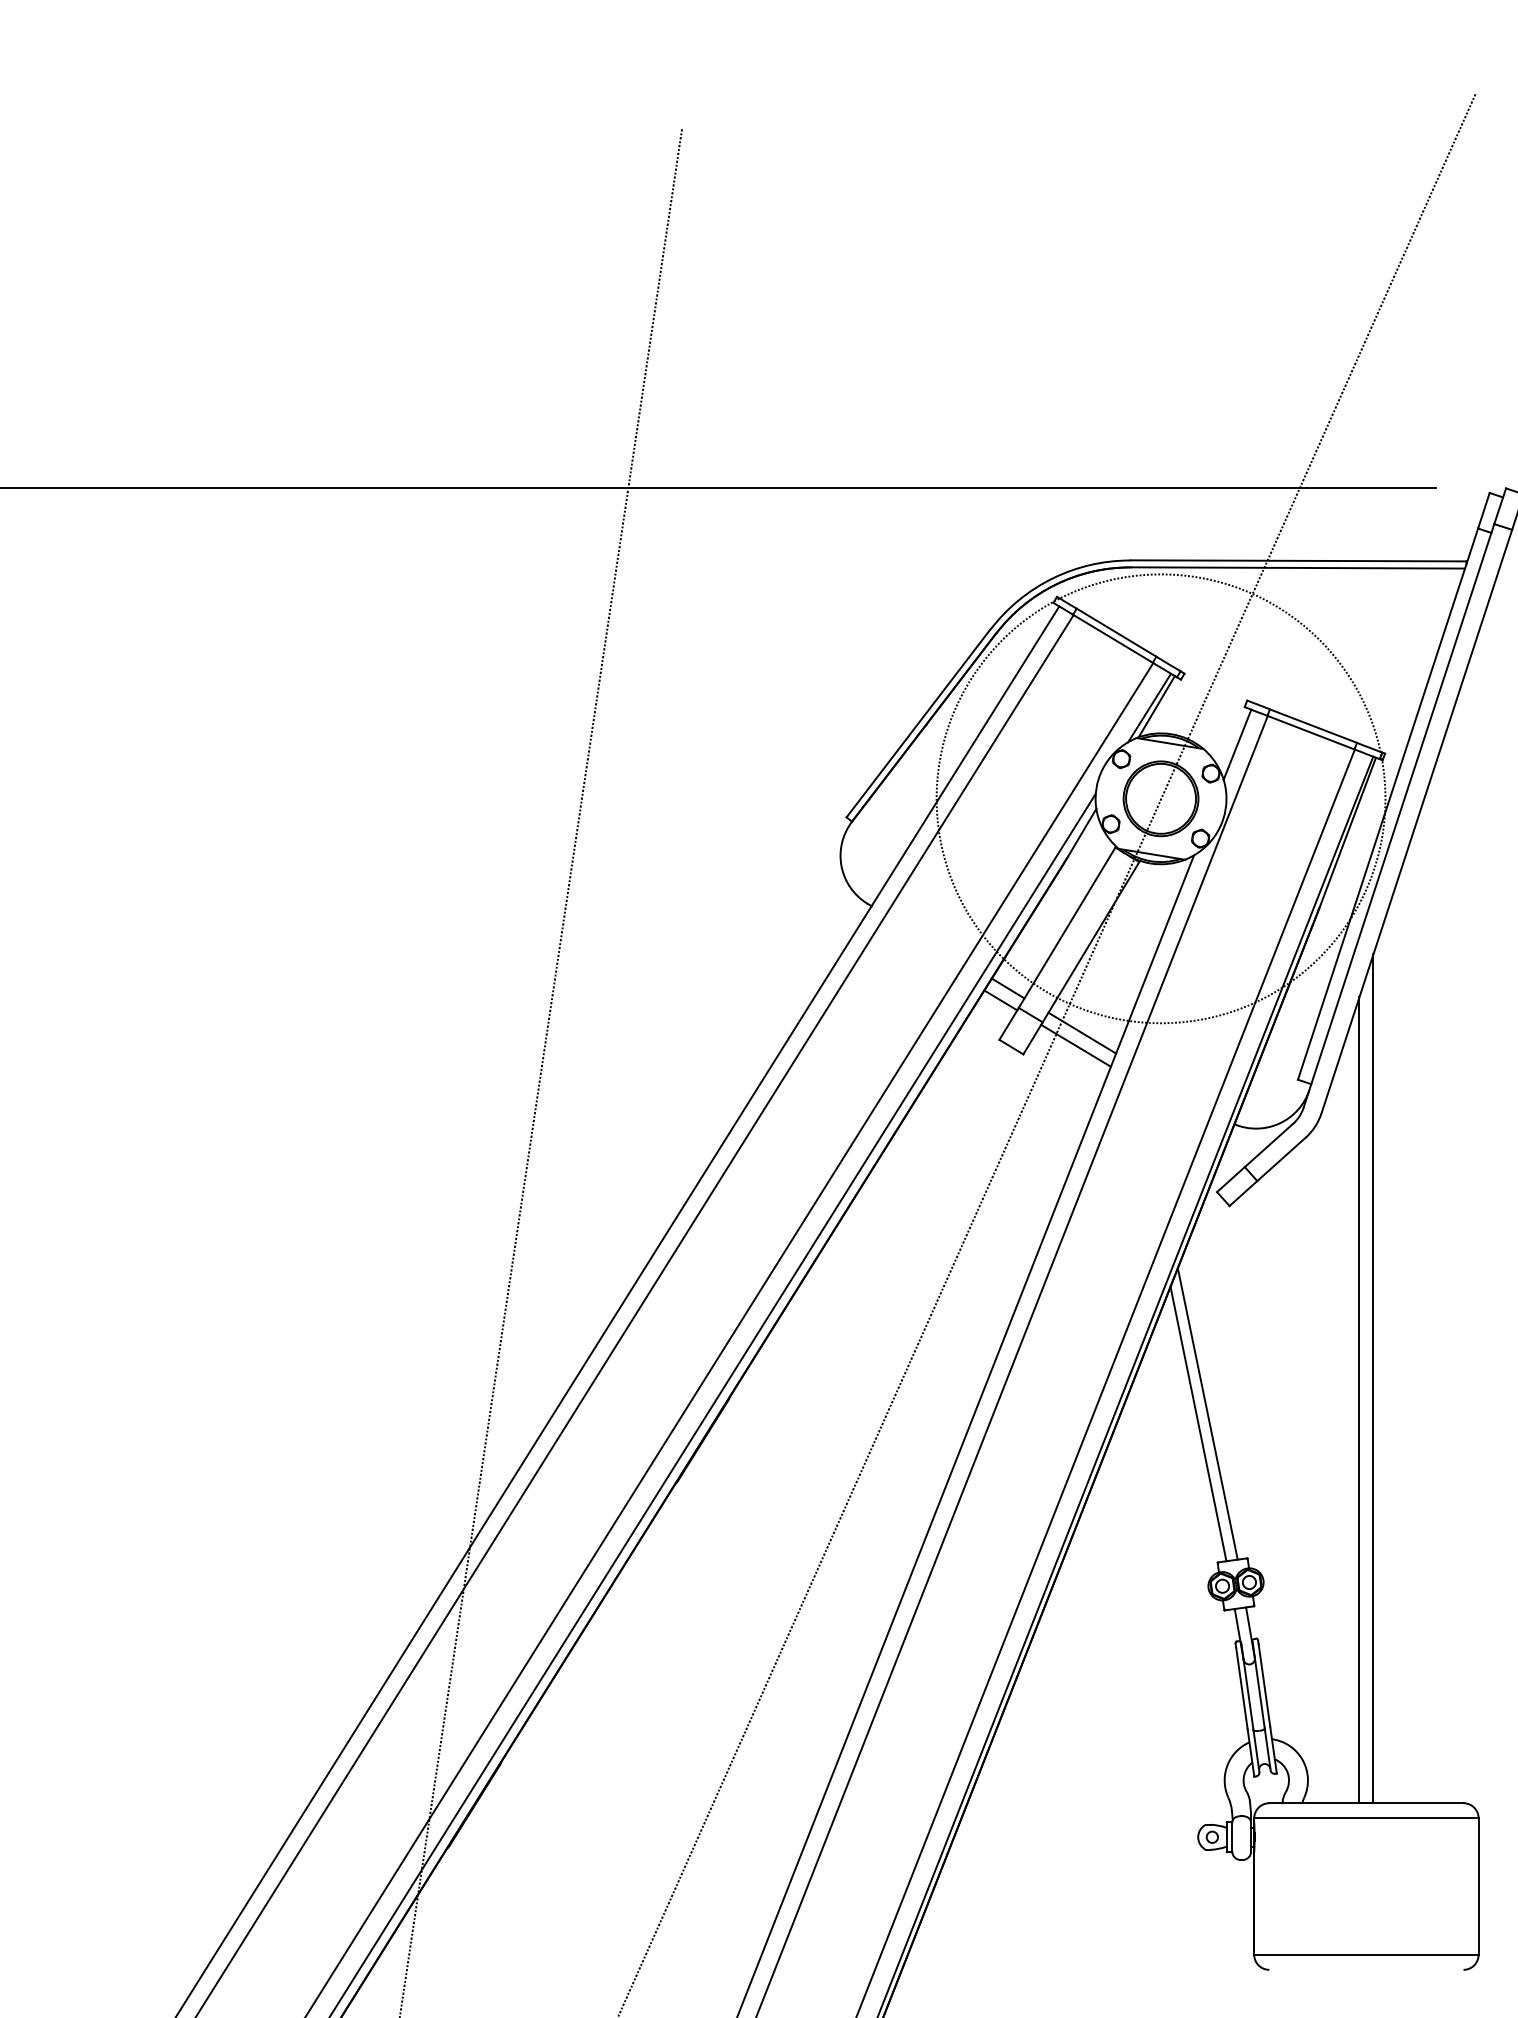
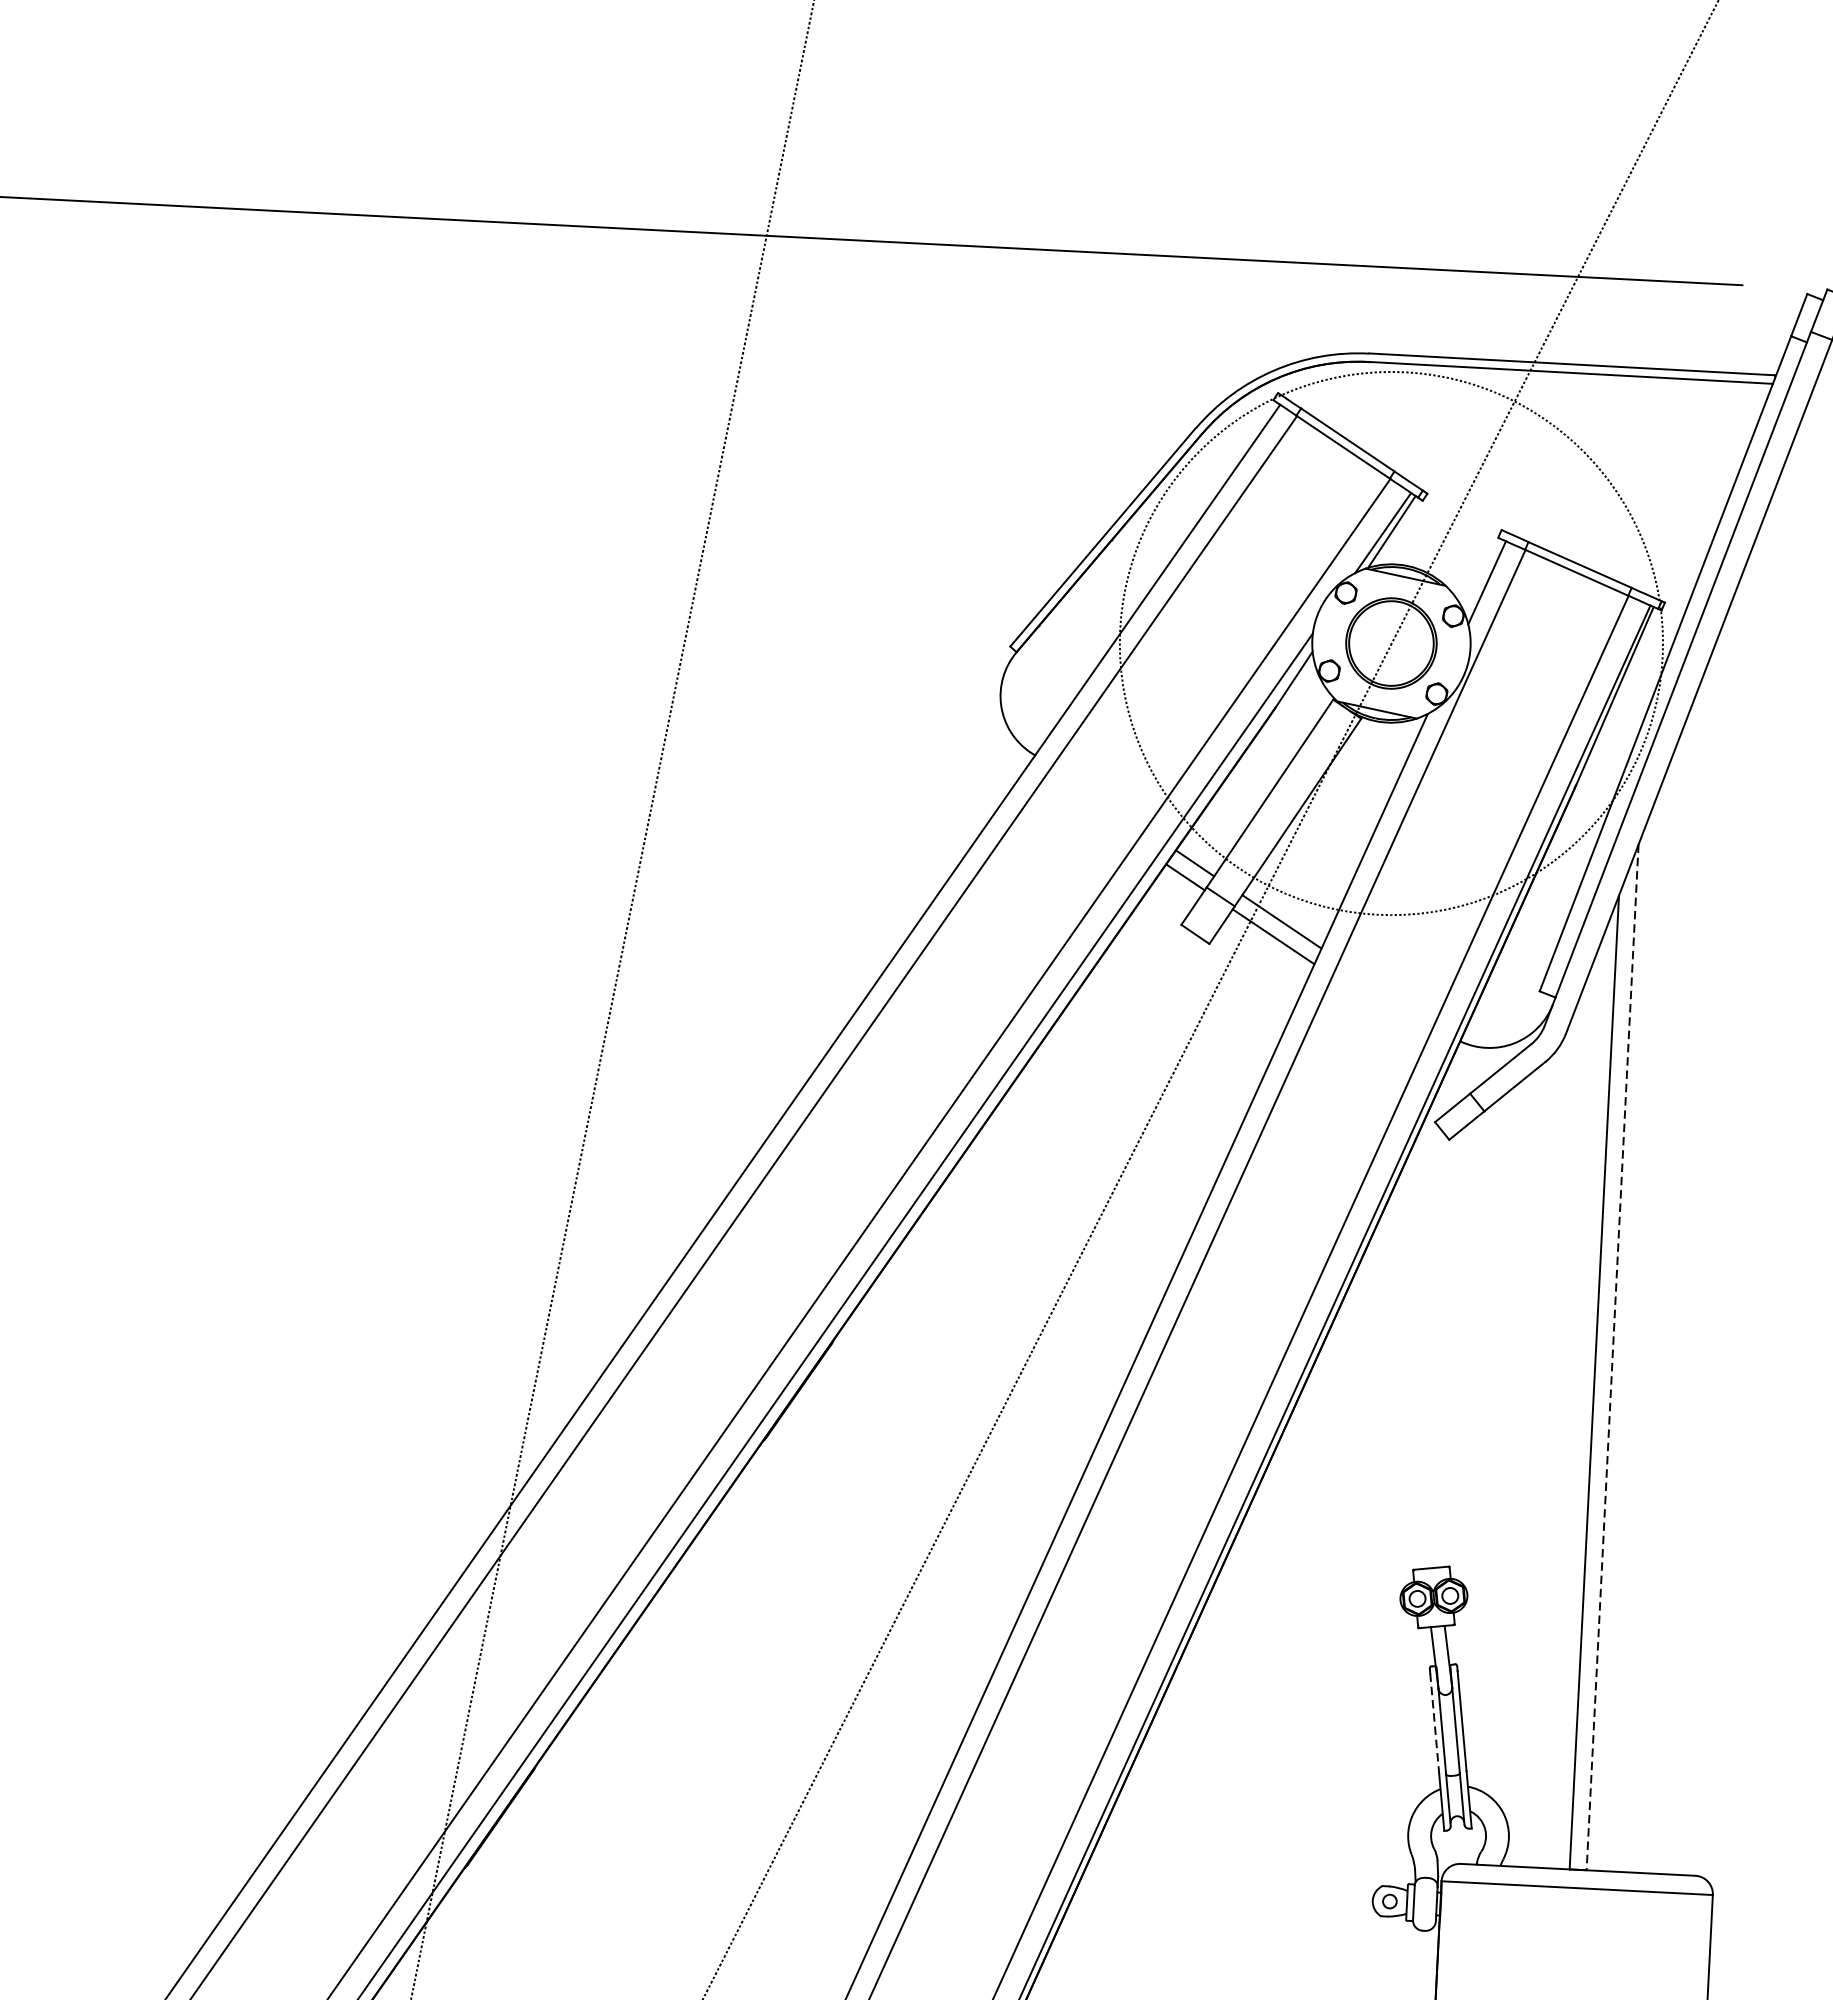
line: (1373, 1379) -> (1612, 1358), solid -> dashed
line: (1207, 1413) -> (1409, 1389), removed
line: (1198, 1423) -> (1398, 1400), removed
line: (1241, 1688) -> (1434, 1723), solid -> dashed

